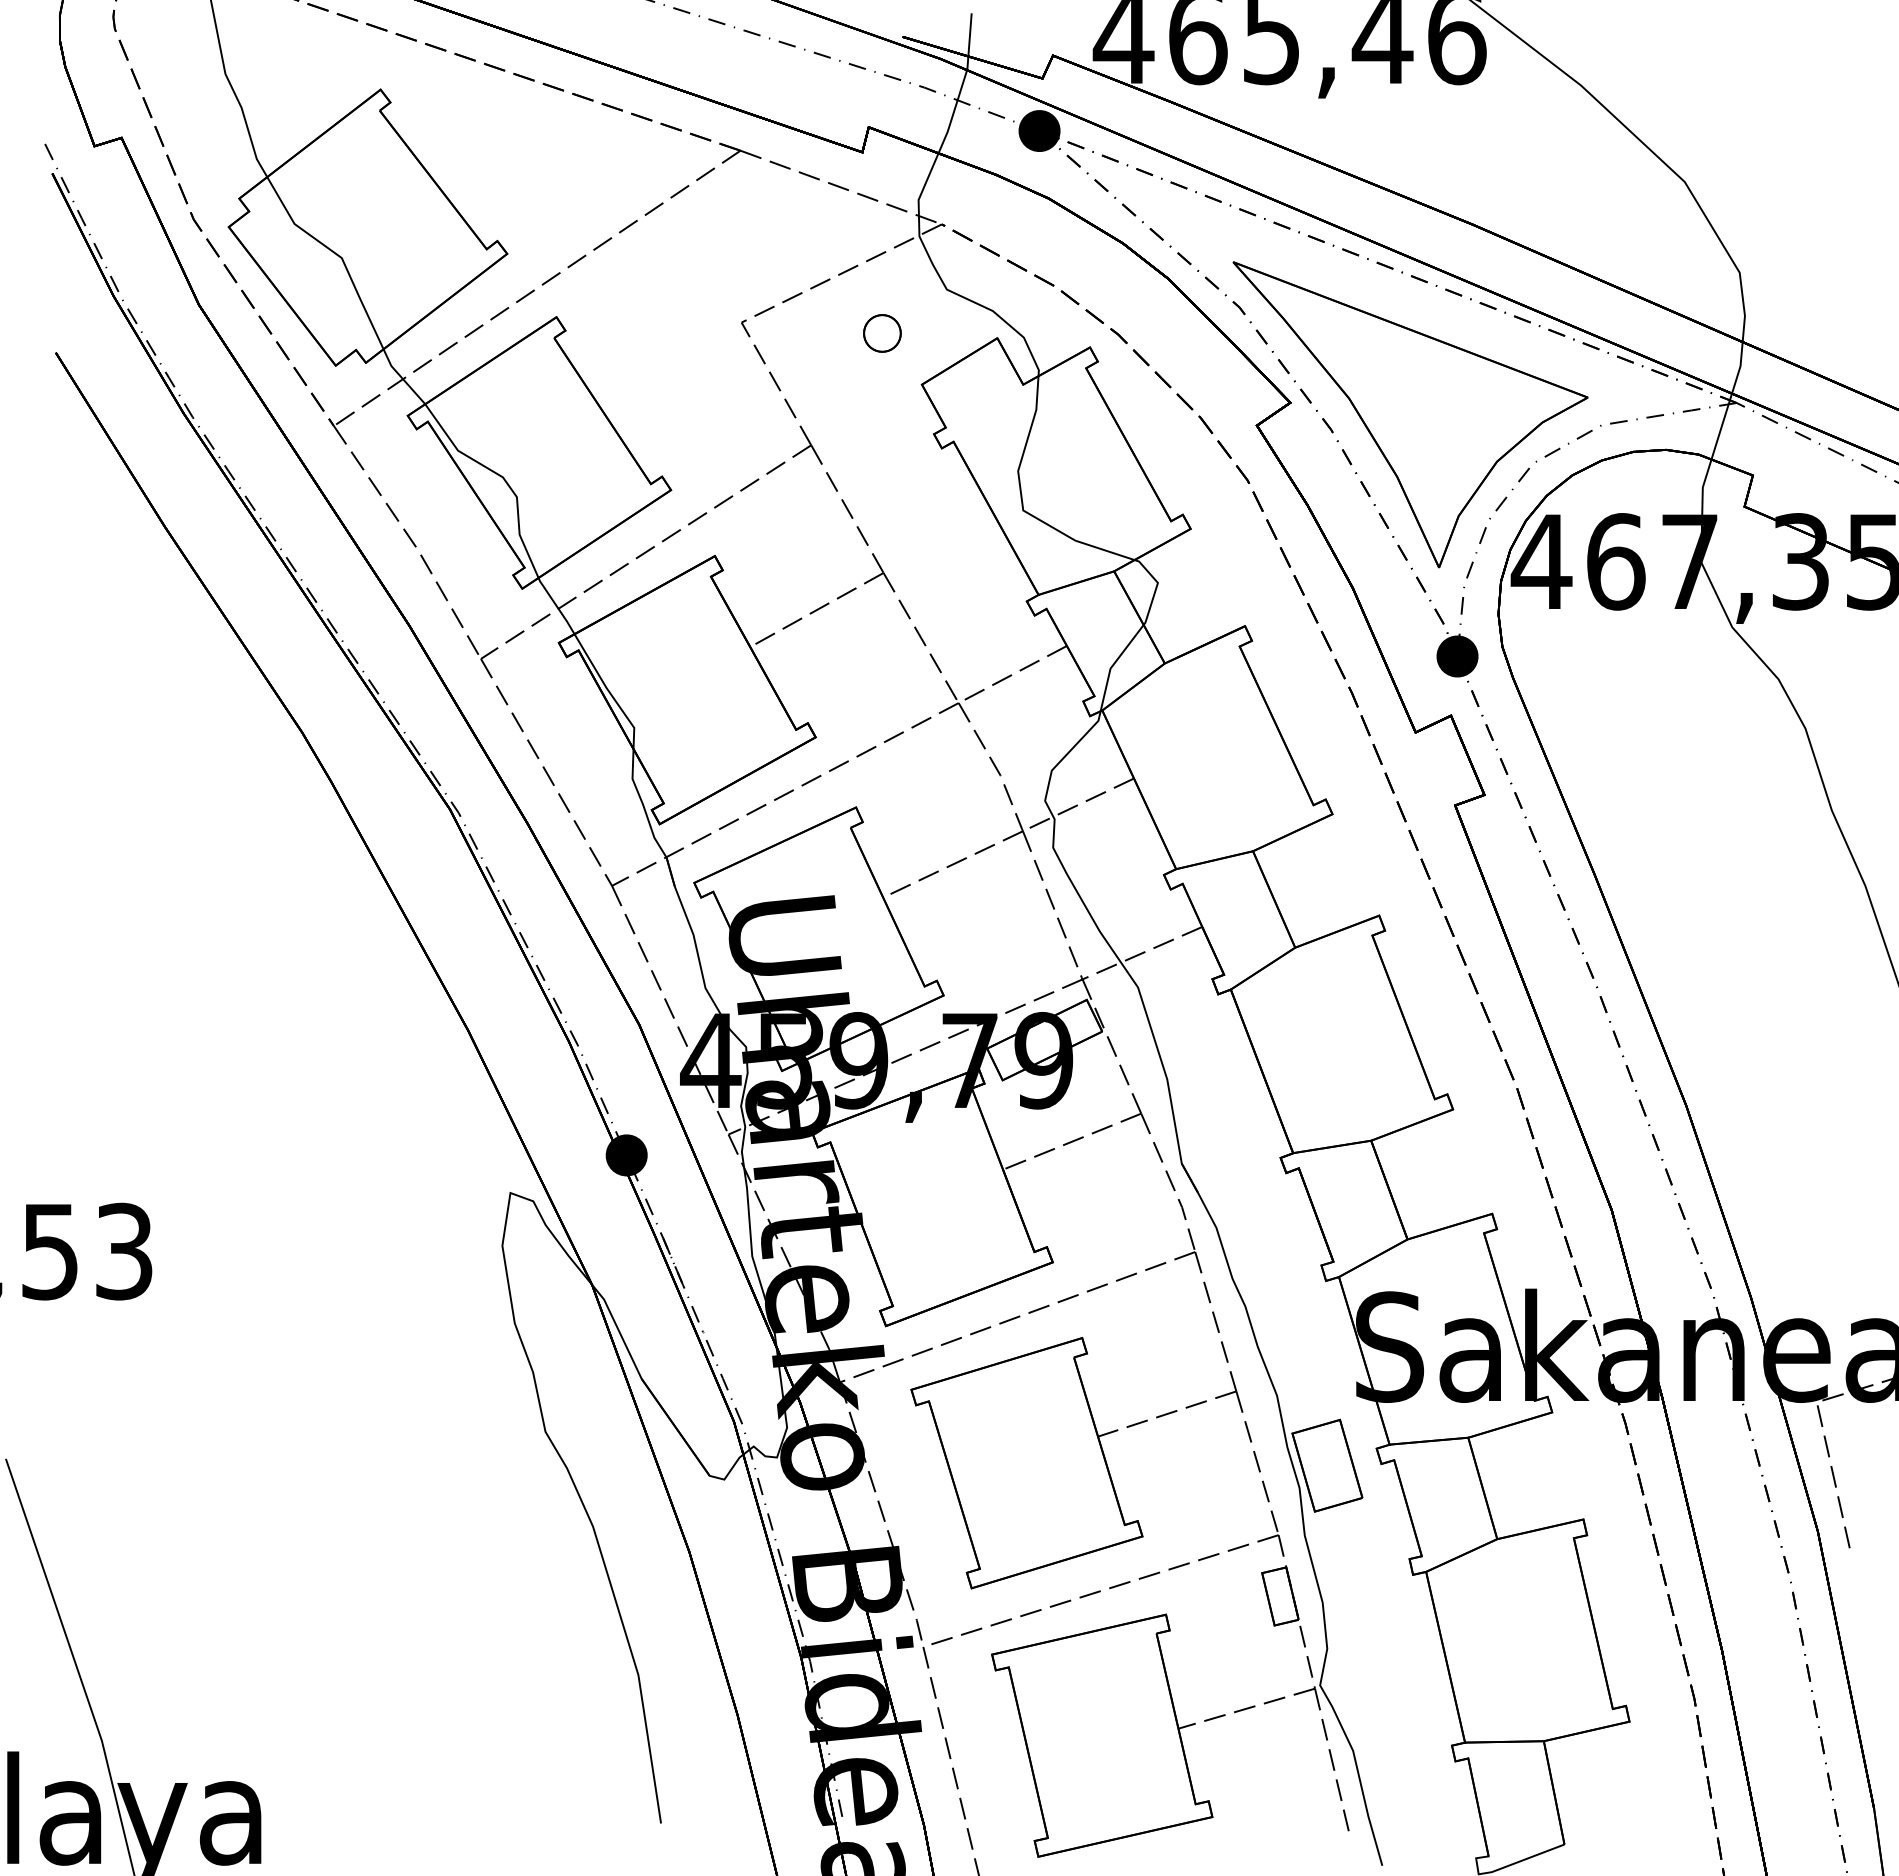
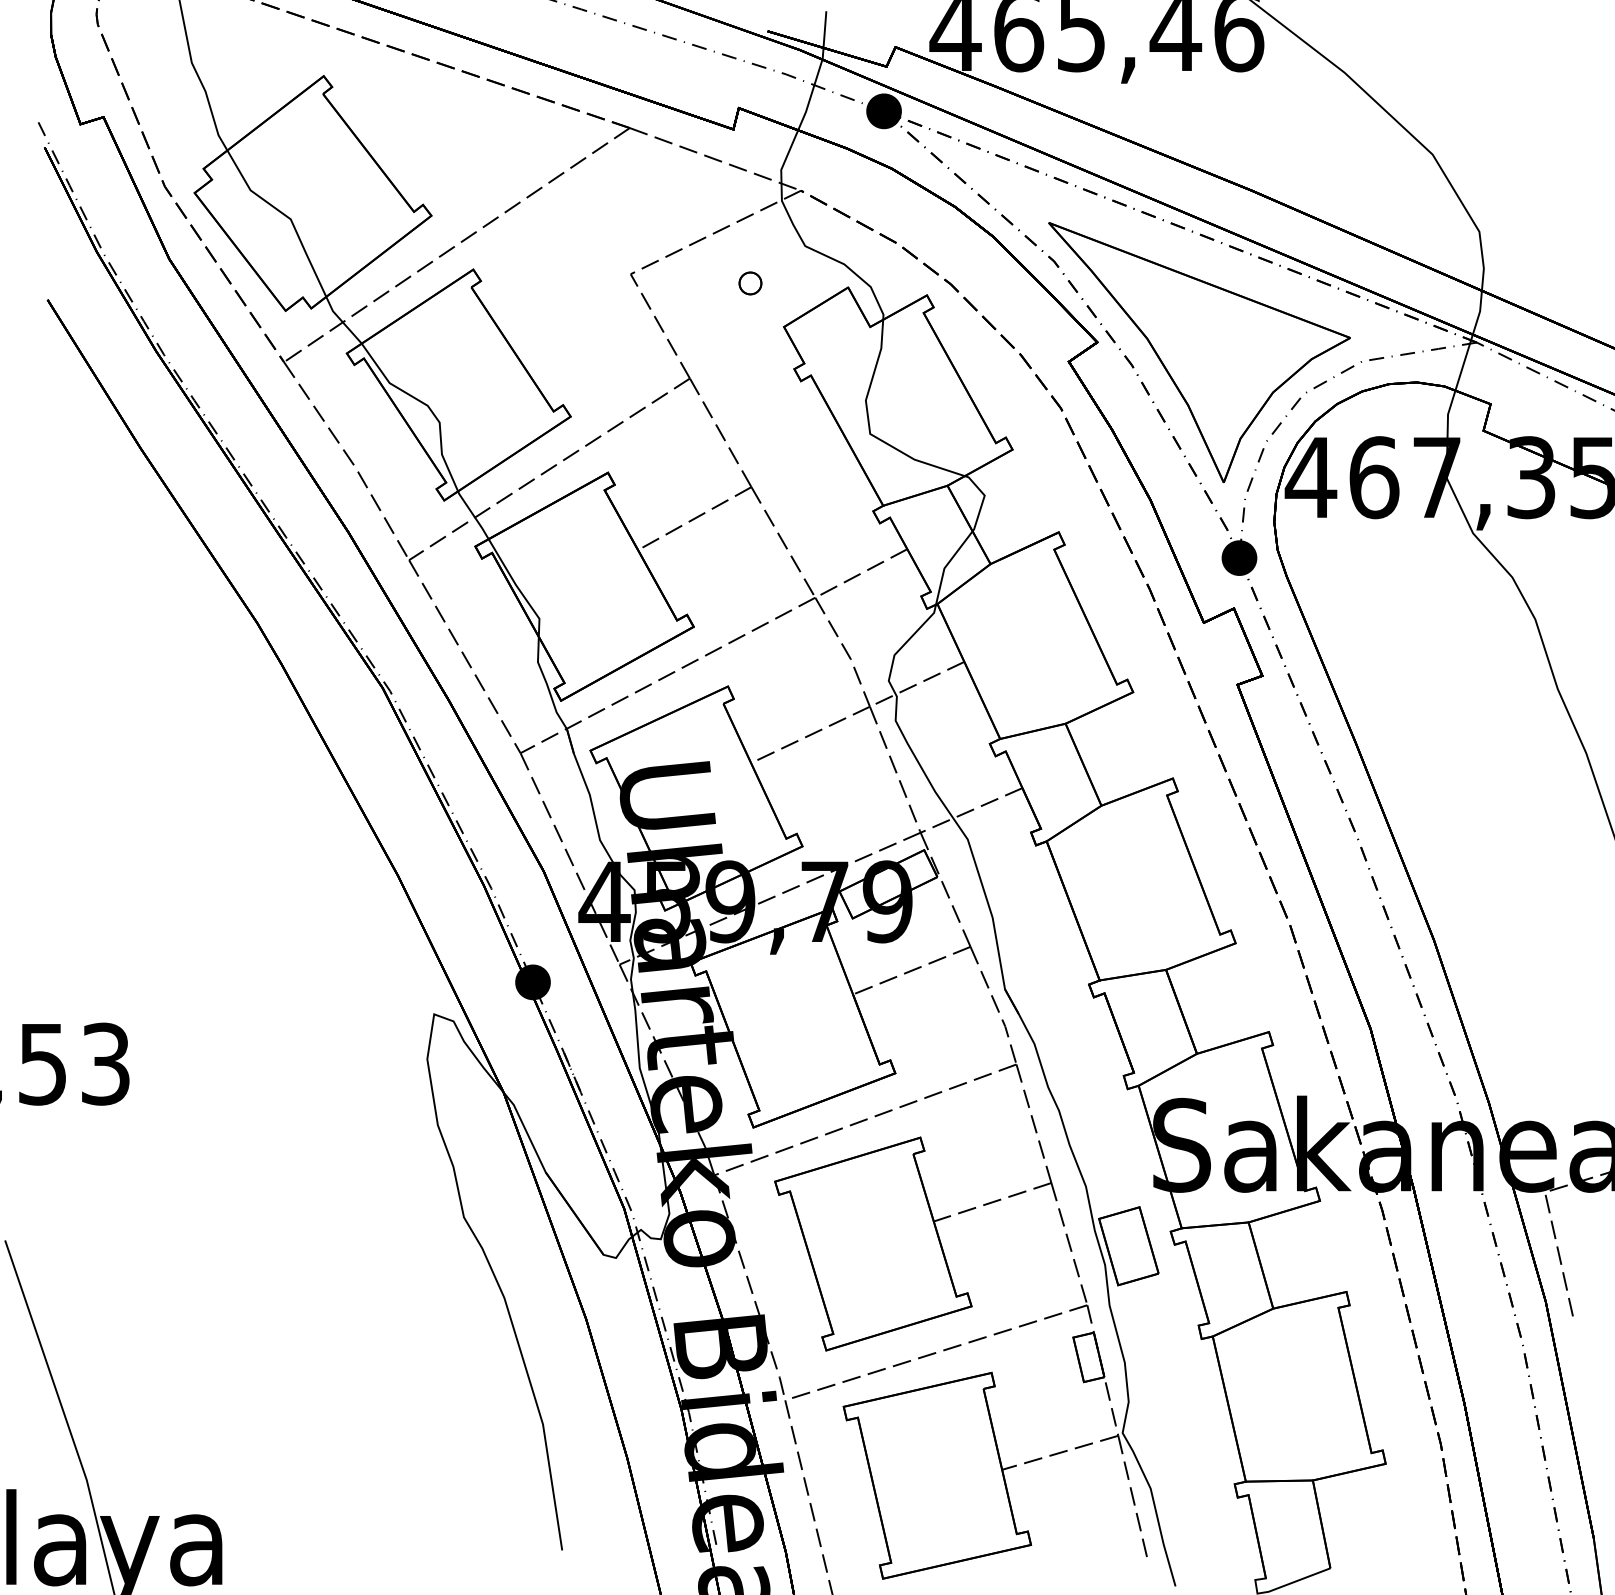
part: (882, 333) -> (750, 283), size x0.7

